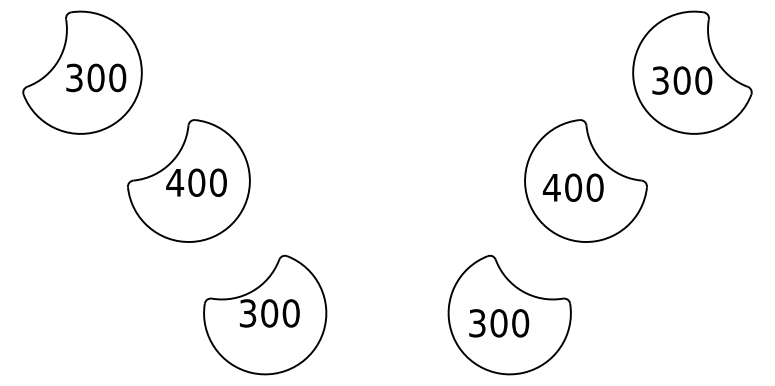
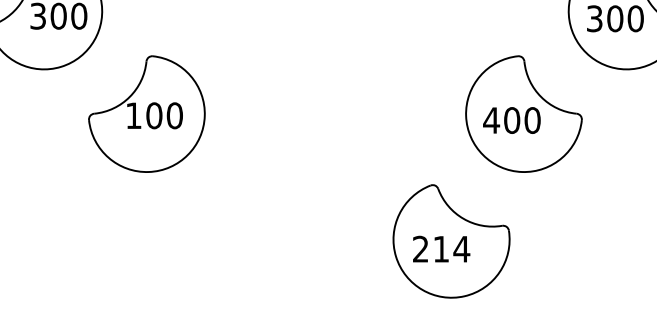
text: (175, 182) -> (134, 115), 400 -> 100
part: (265, 314) -> (219, 240), removed
text: (499, 323) -> (441, 249), 300 -> 214

